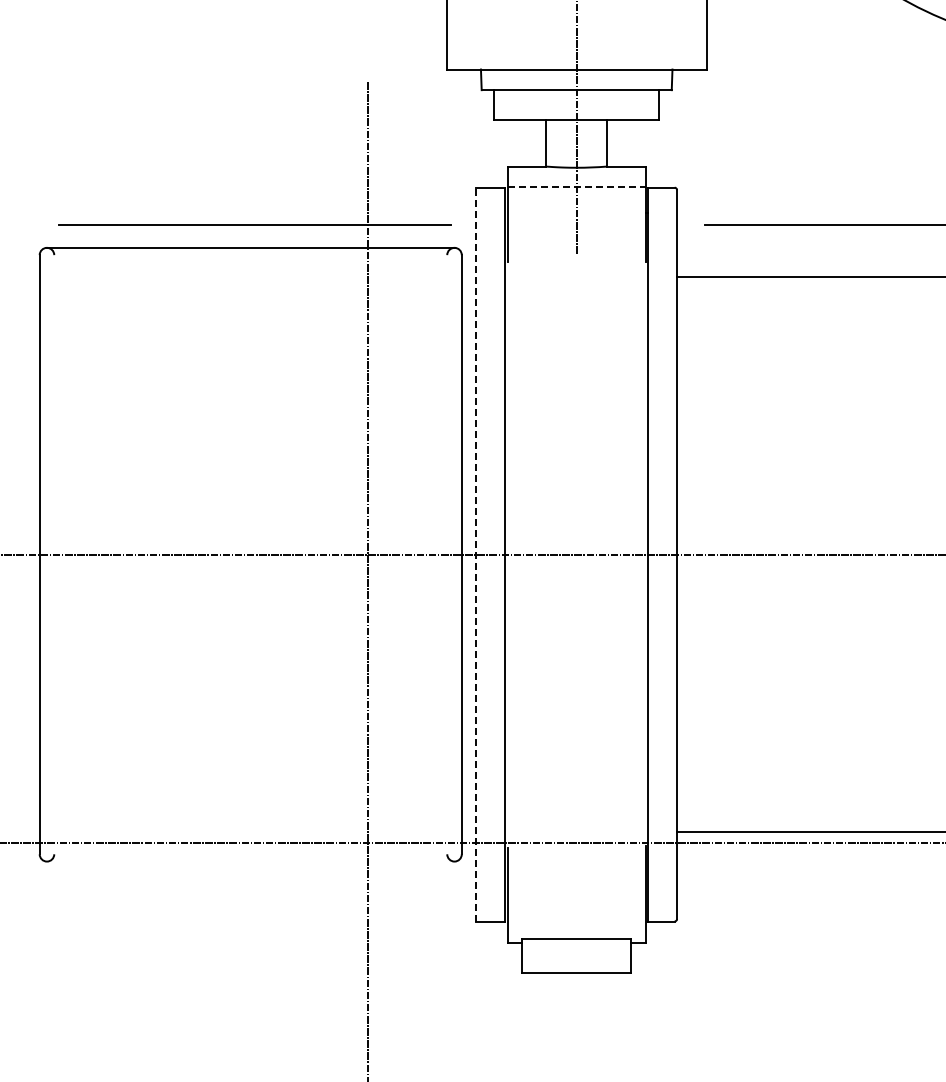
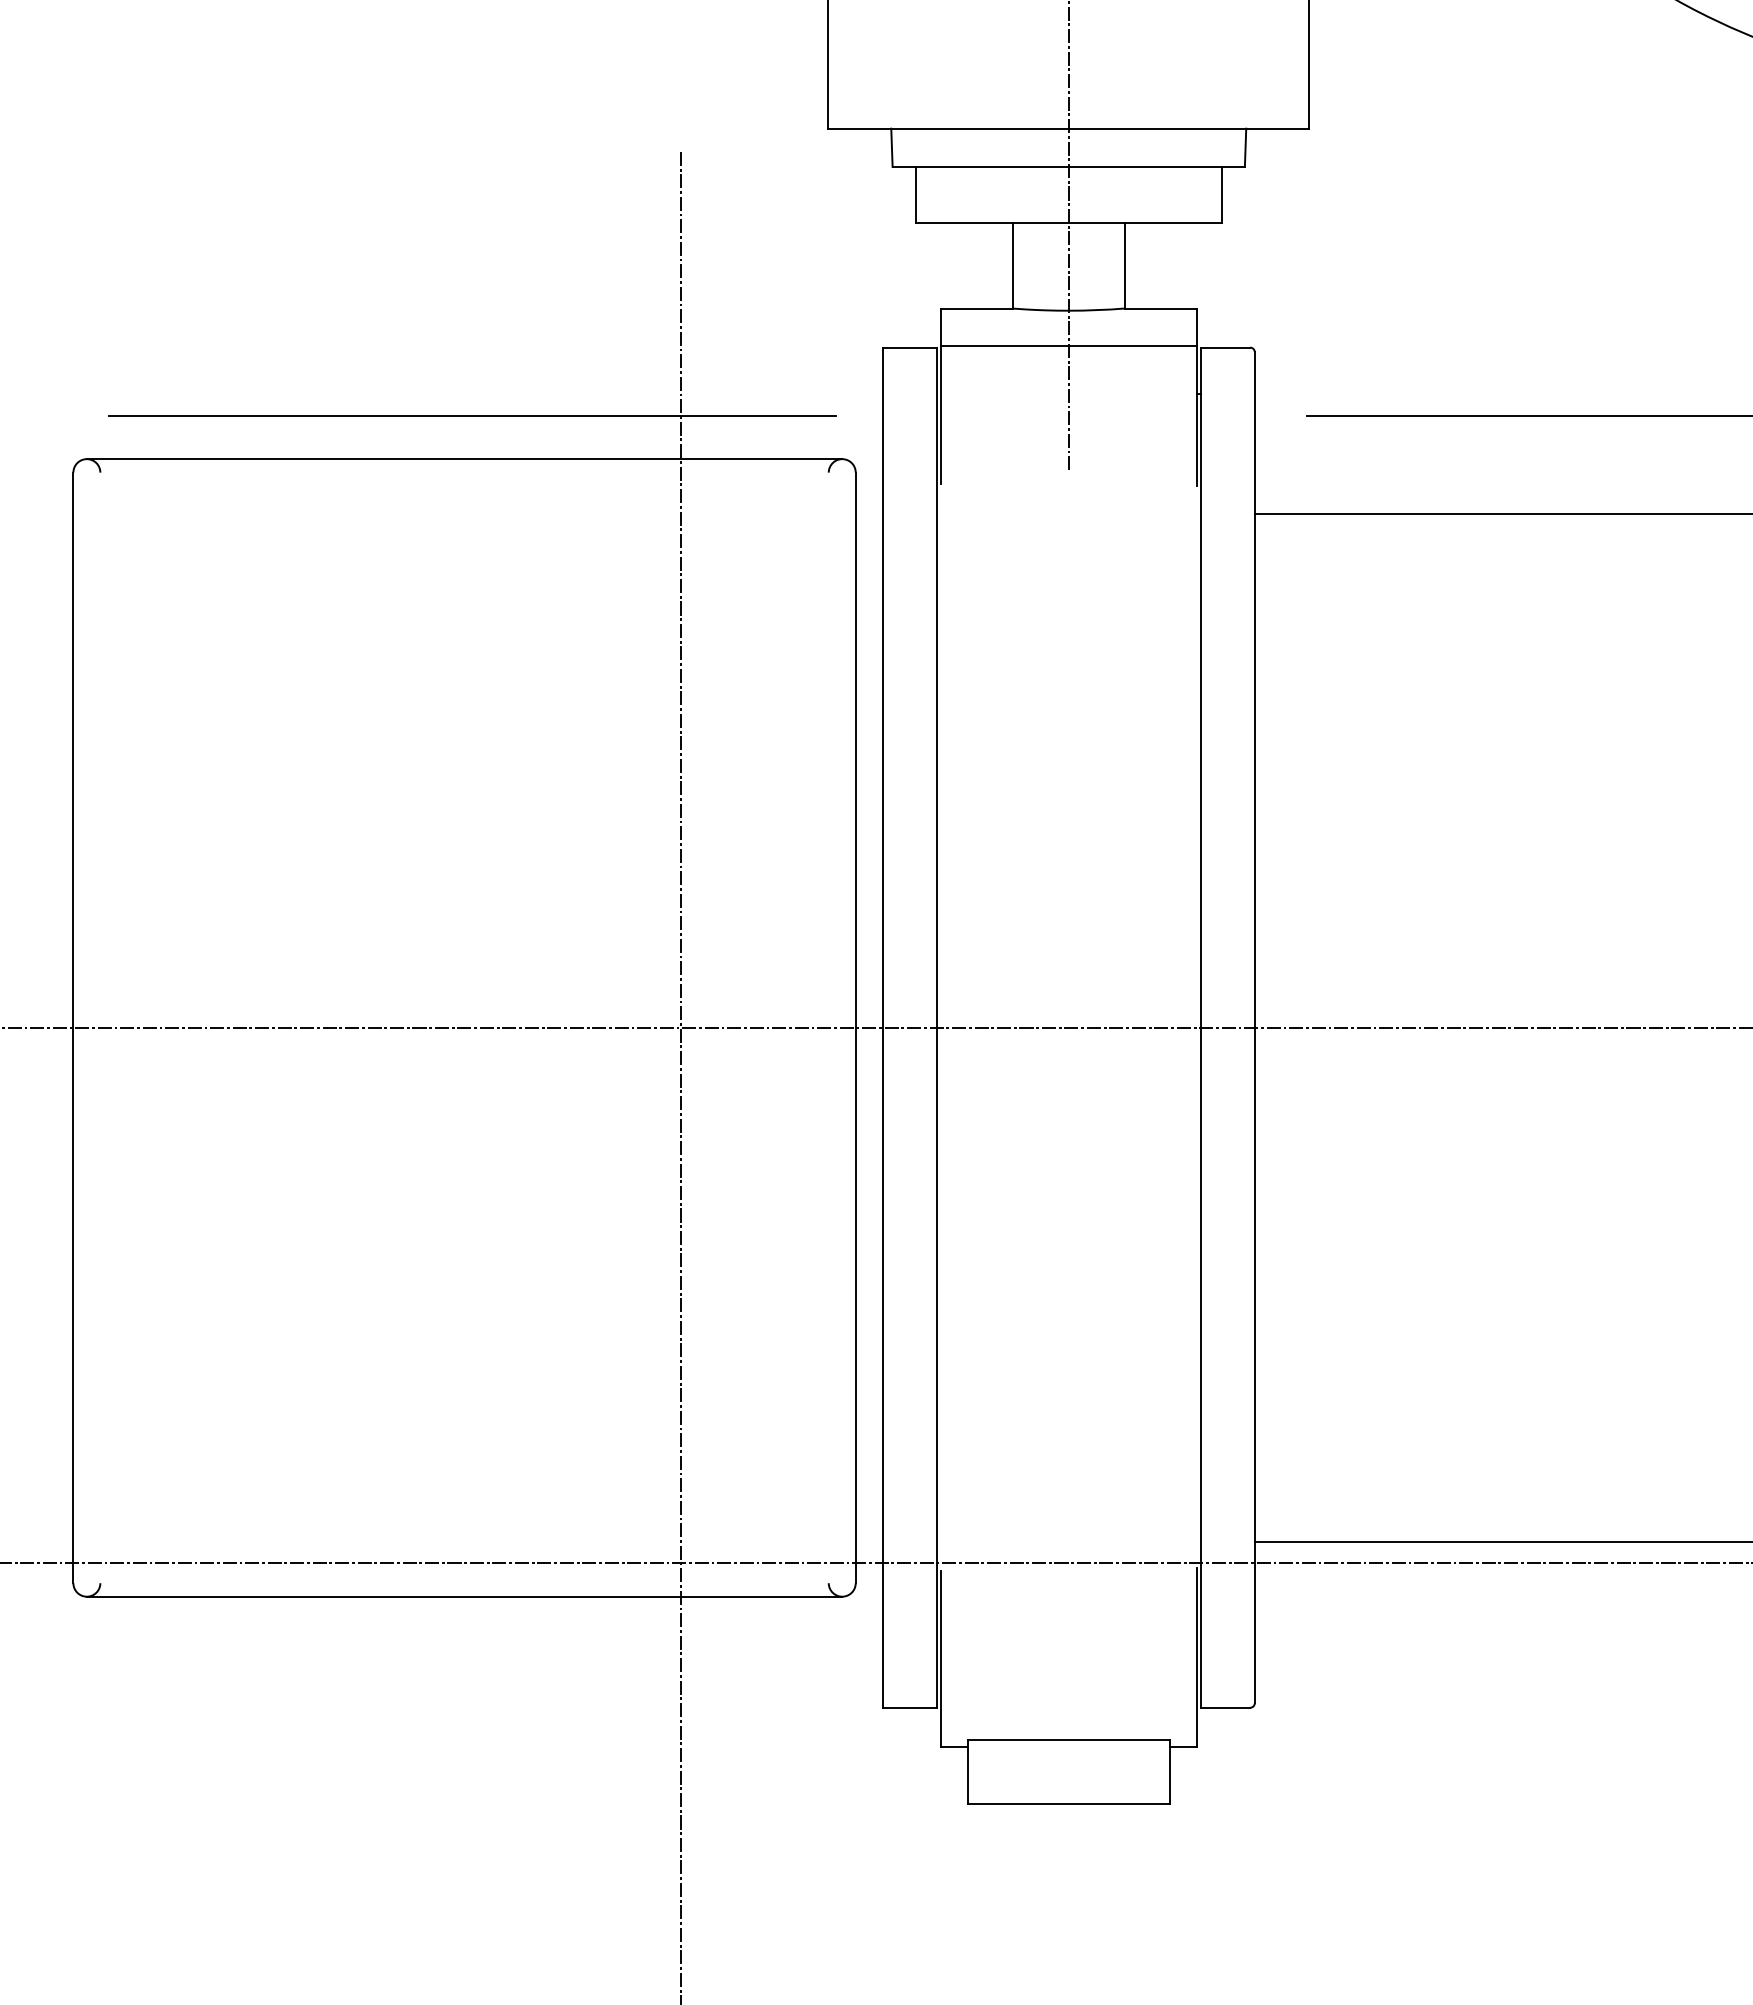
line: (577, 187) -> (1070, 347), dashed -> solid
line: (476, 554) -> (882, 1027), dashed -> solid
line: (250, 861) -> (464, 1596), added

